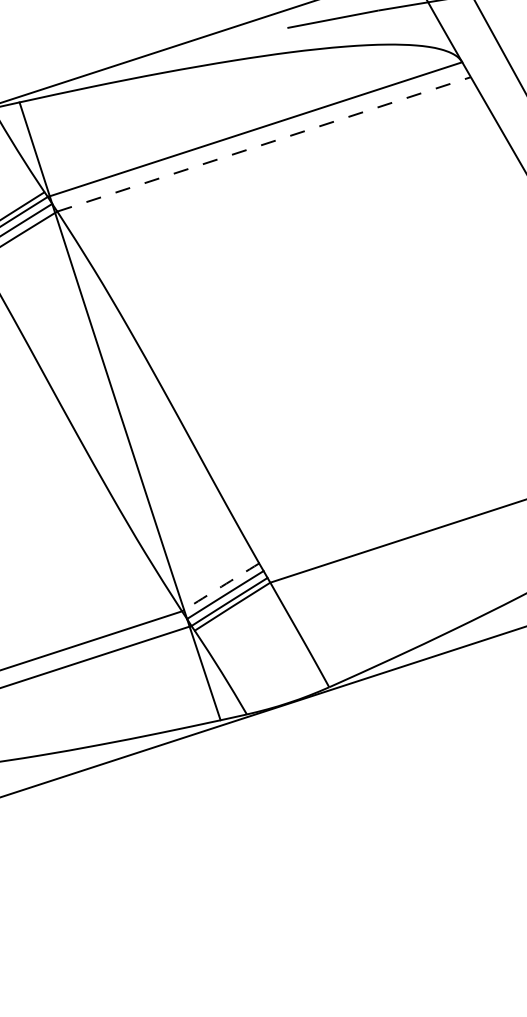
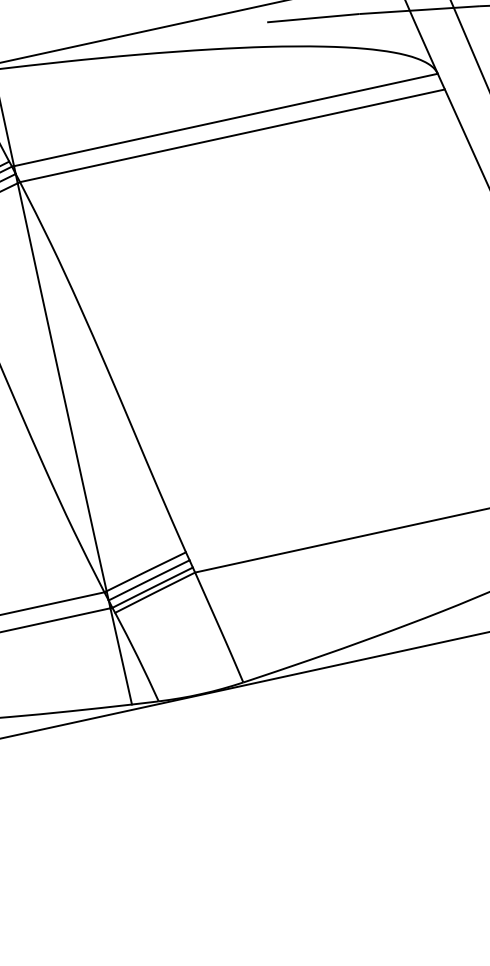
line: (264, 144) -> (232, 135), dashed -> solid
arc: (221, 586) -> (146, 571), dashed -> solid

